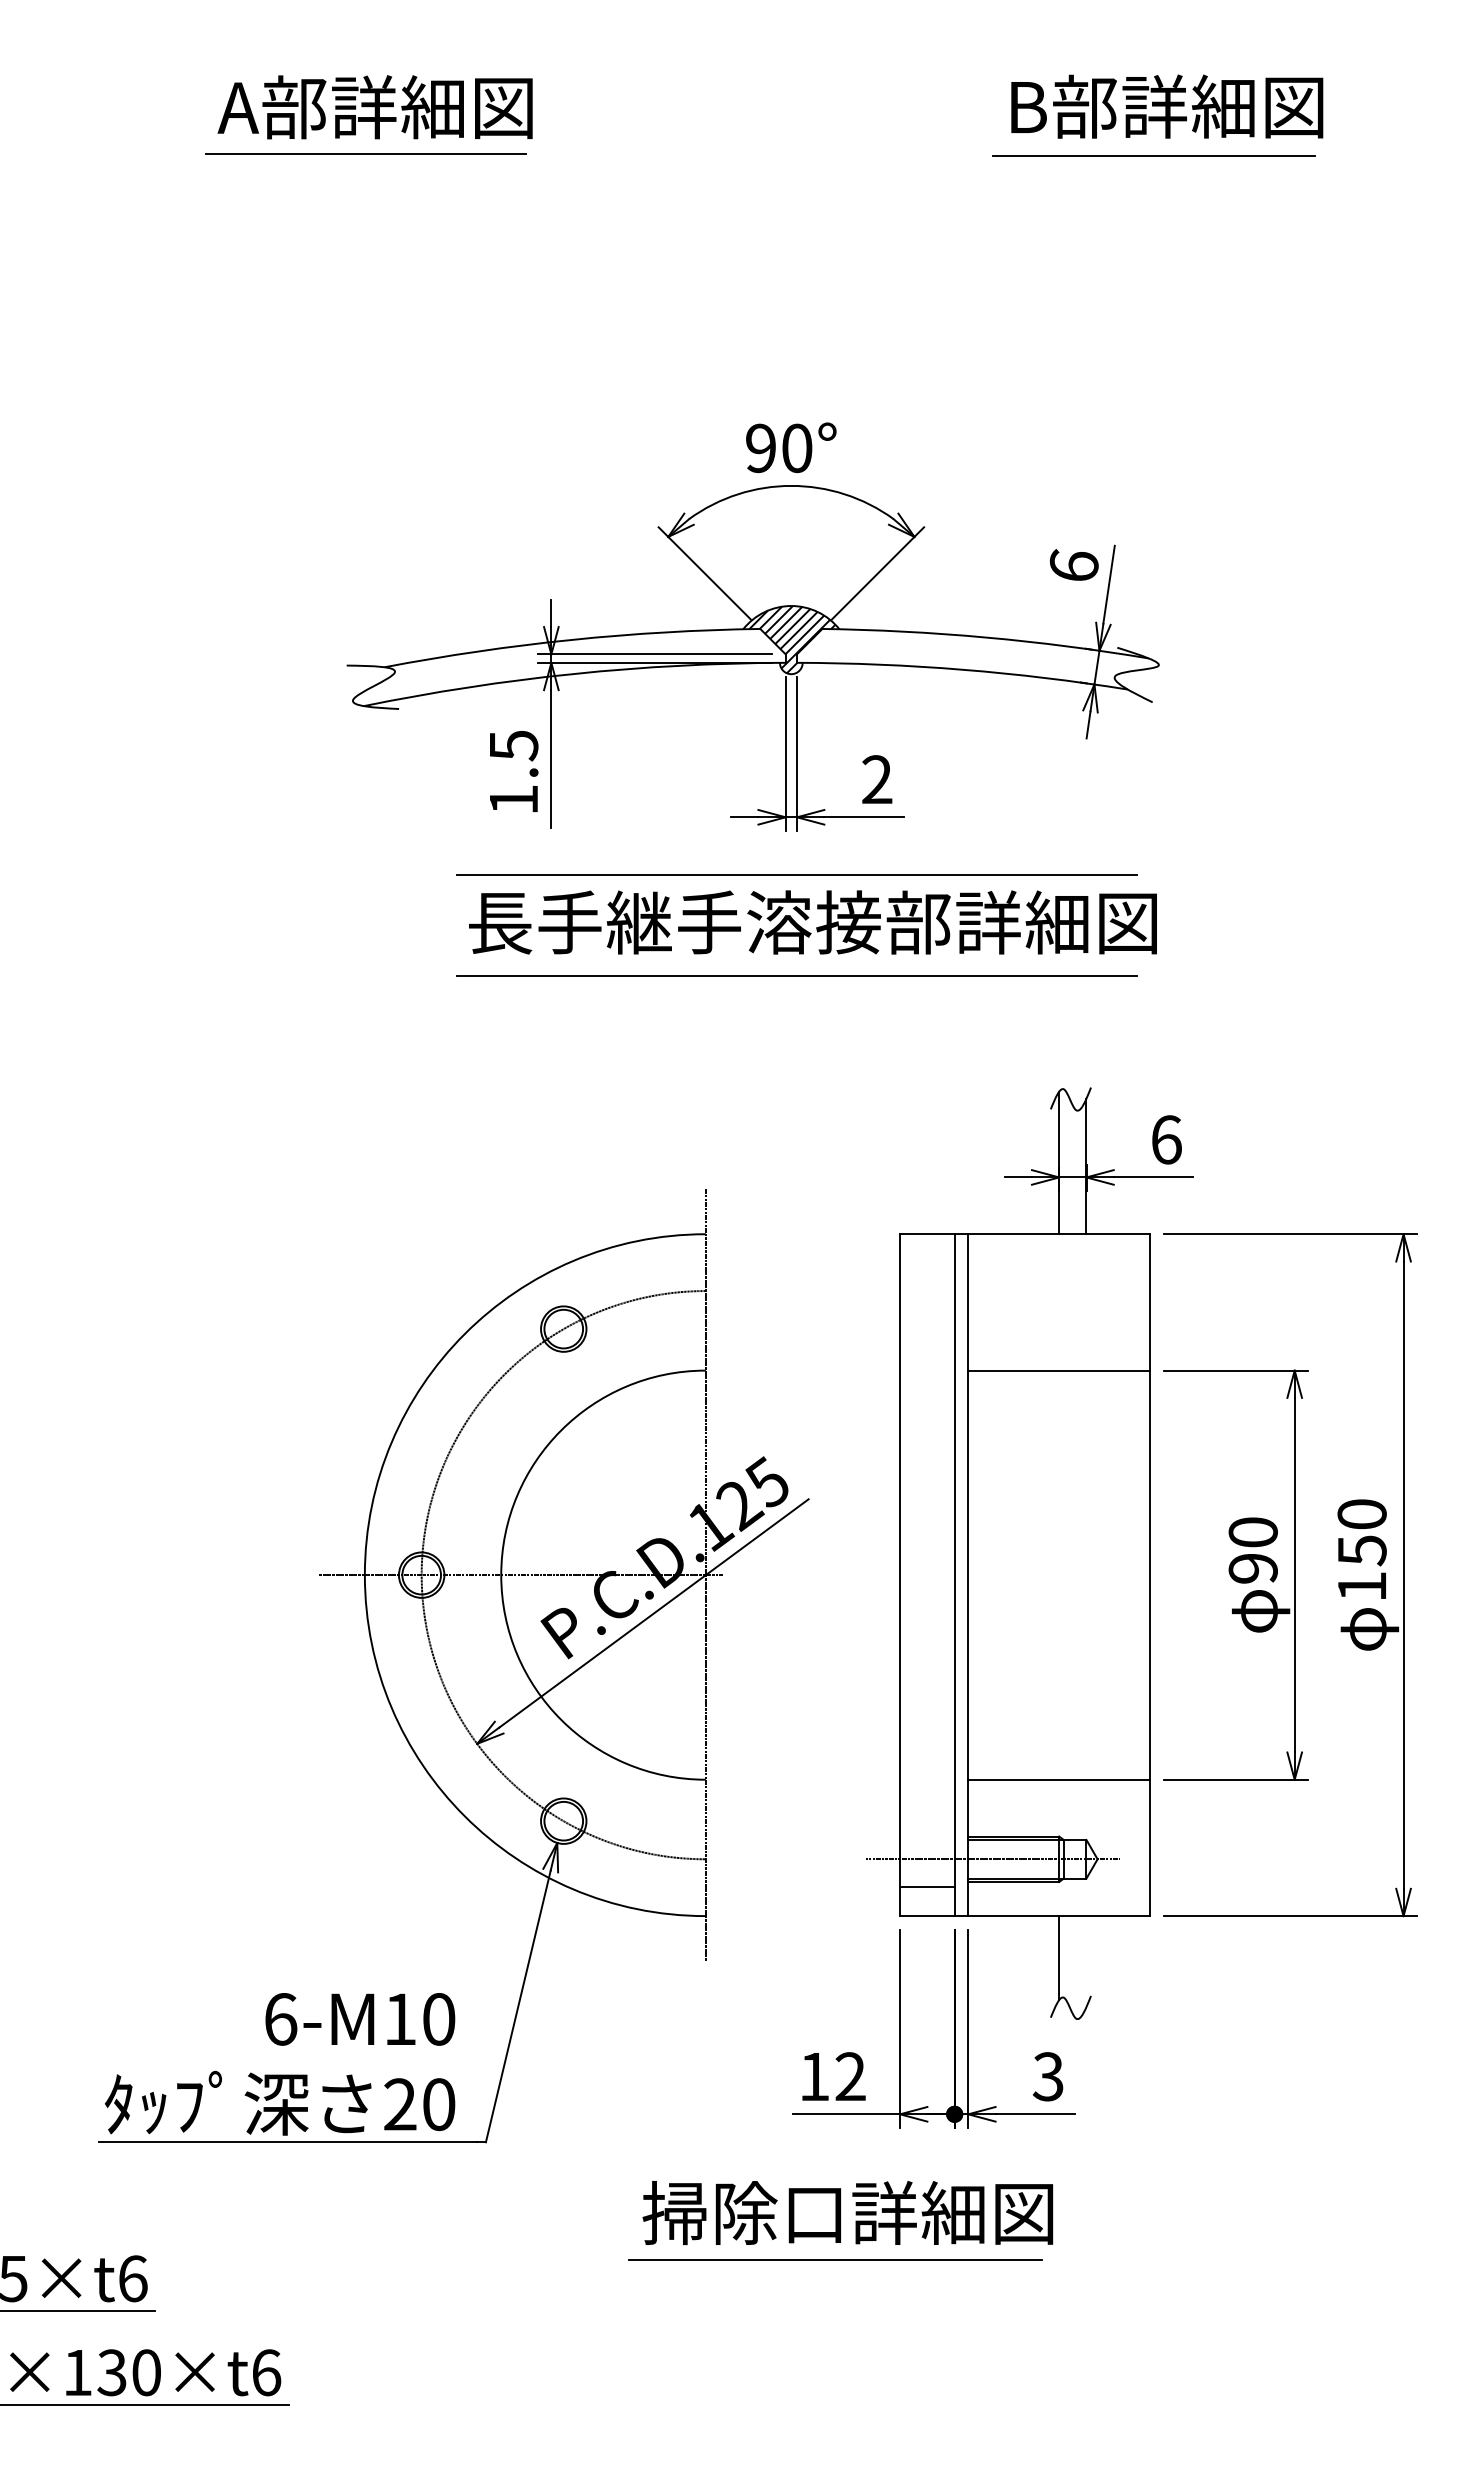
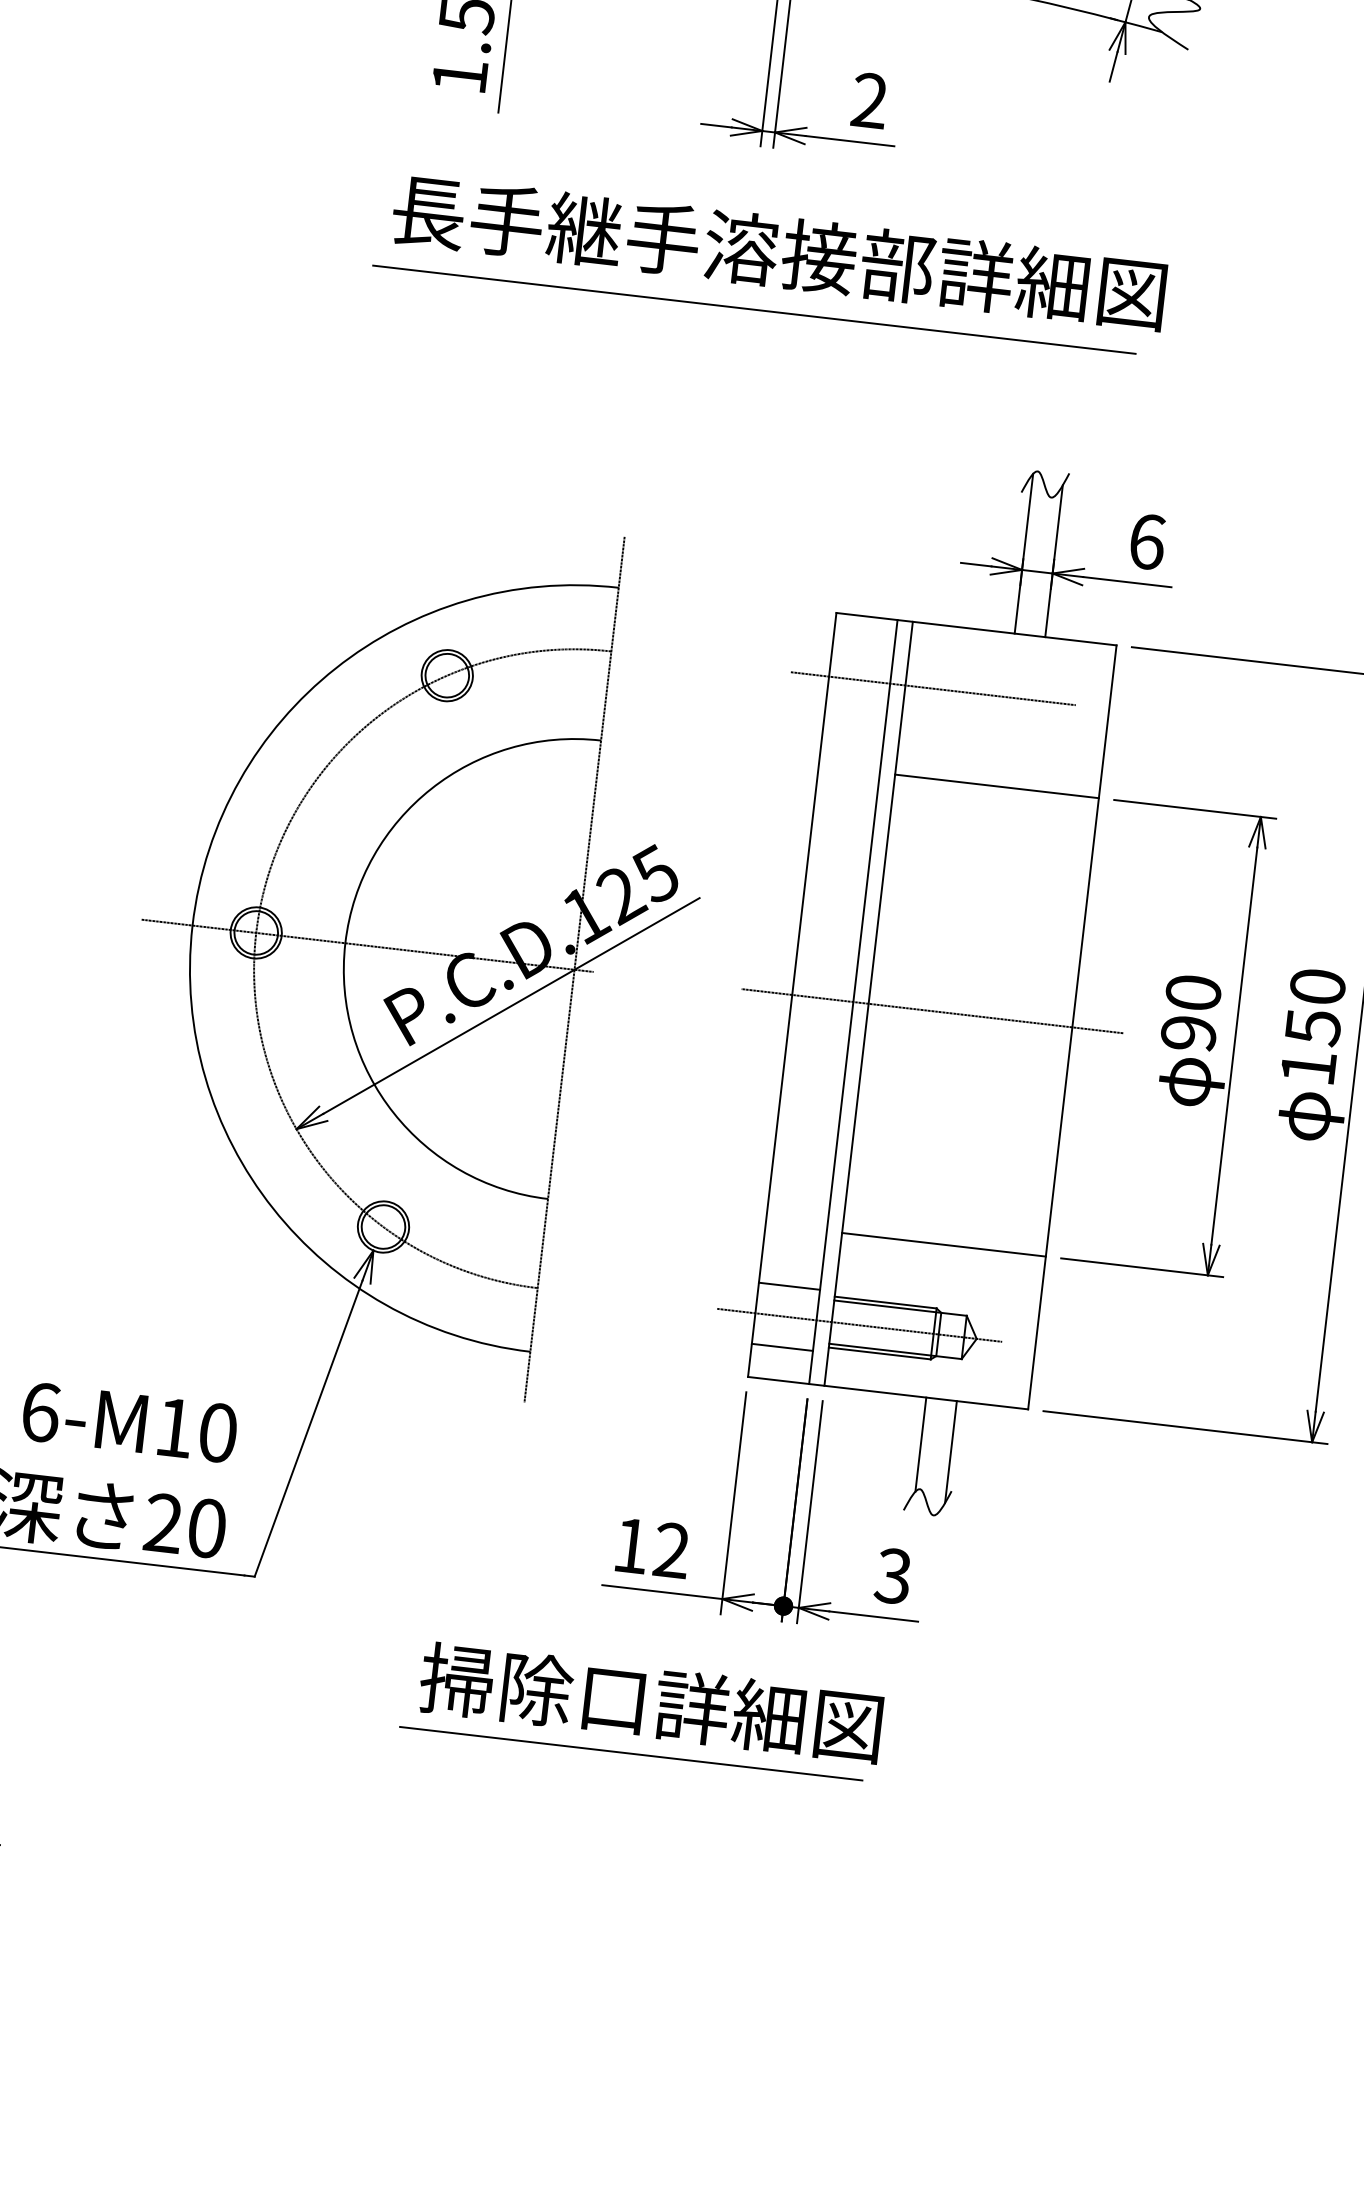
line: (796, 874) -> (767, 196), removed
line: (993, 1291) -> (933, 689), added
line: (1024, 1575) -> (931, 1011), added
line: (927, 1832) -> (789, 1286), added
line: (1086, 1961) -> (951, 1451), added

